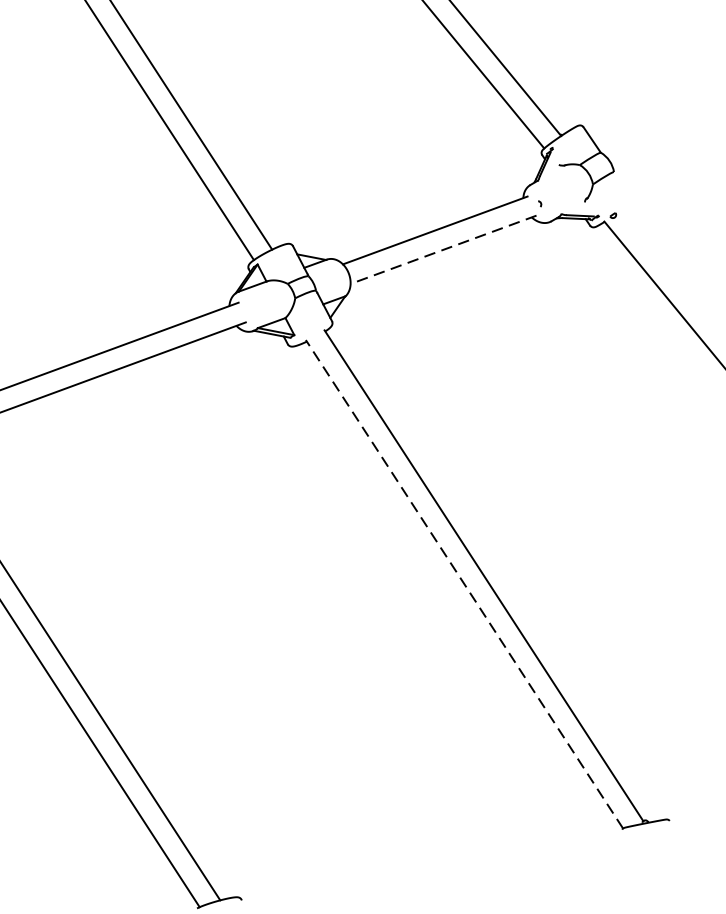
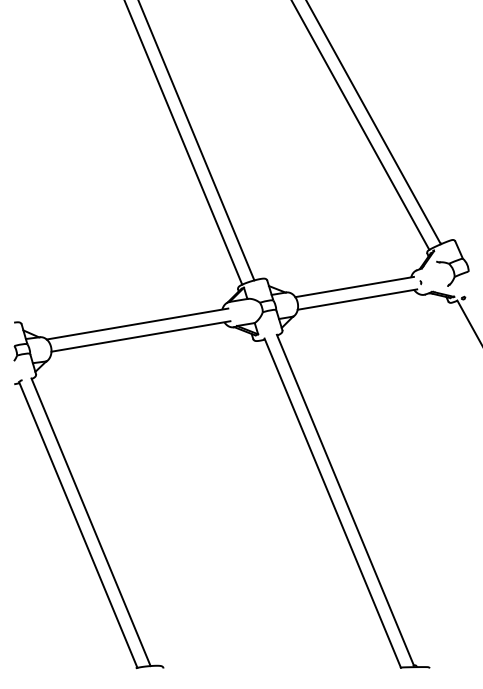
line: (443, 249) -> (357, 299), dashed -> solid
line: (463, 583) -> (332, 502), dashed -> solid

